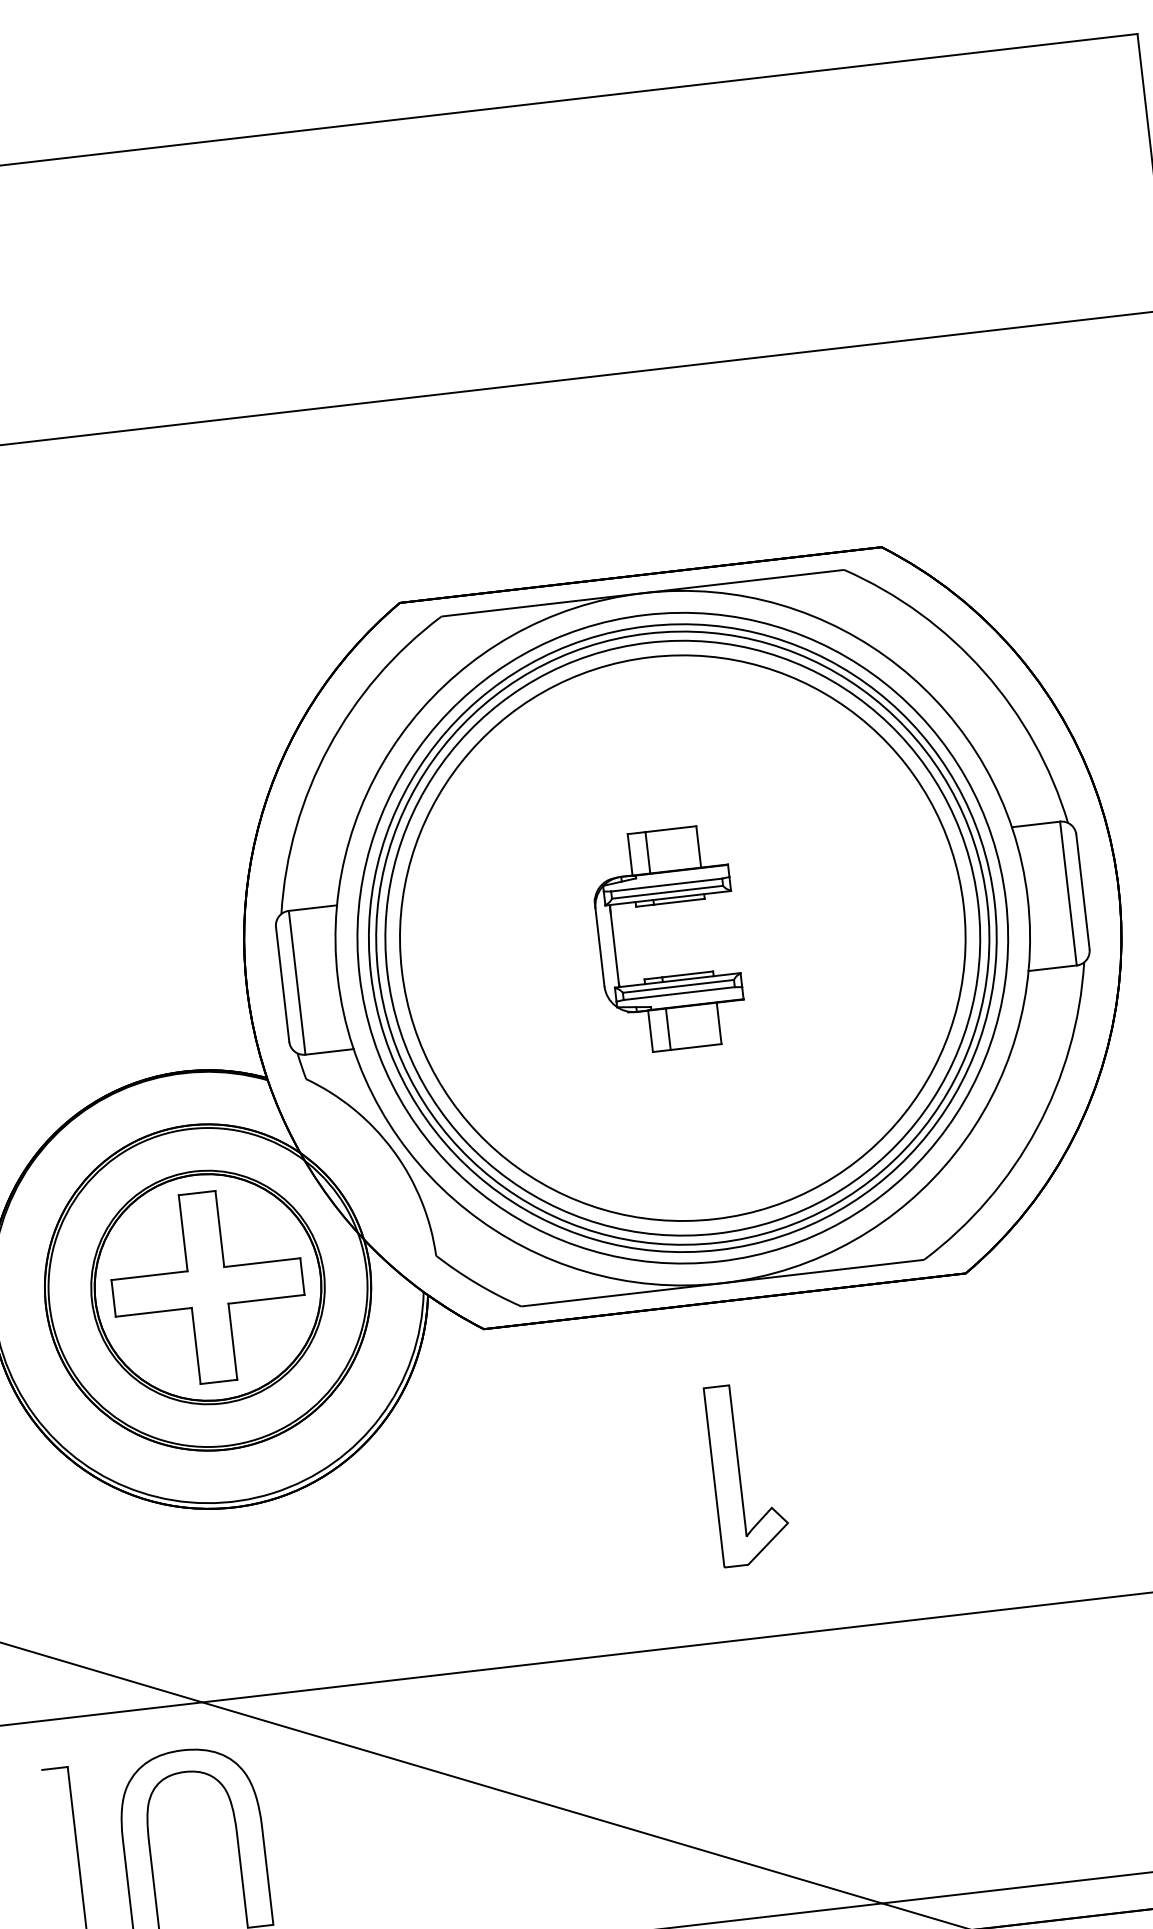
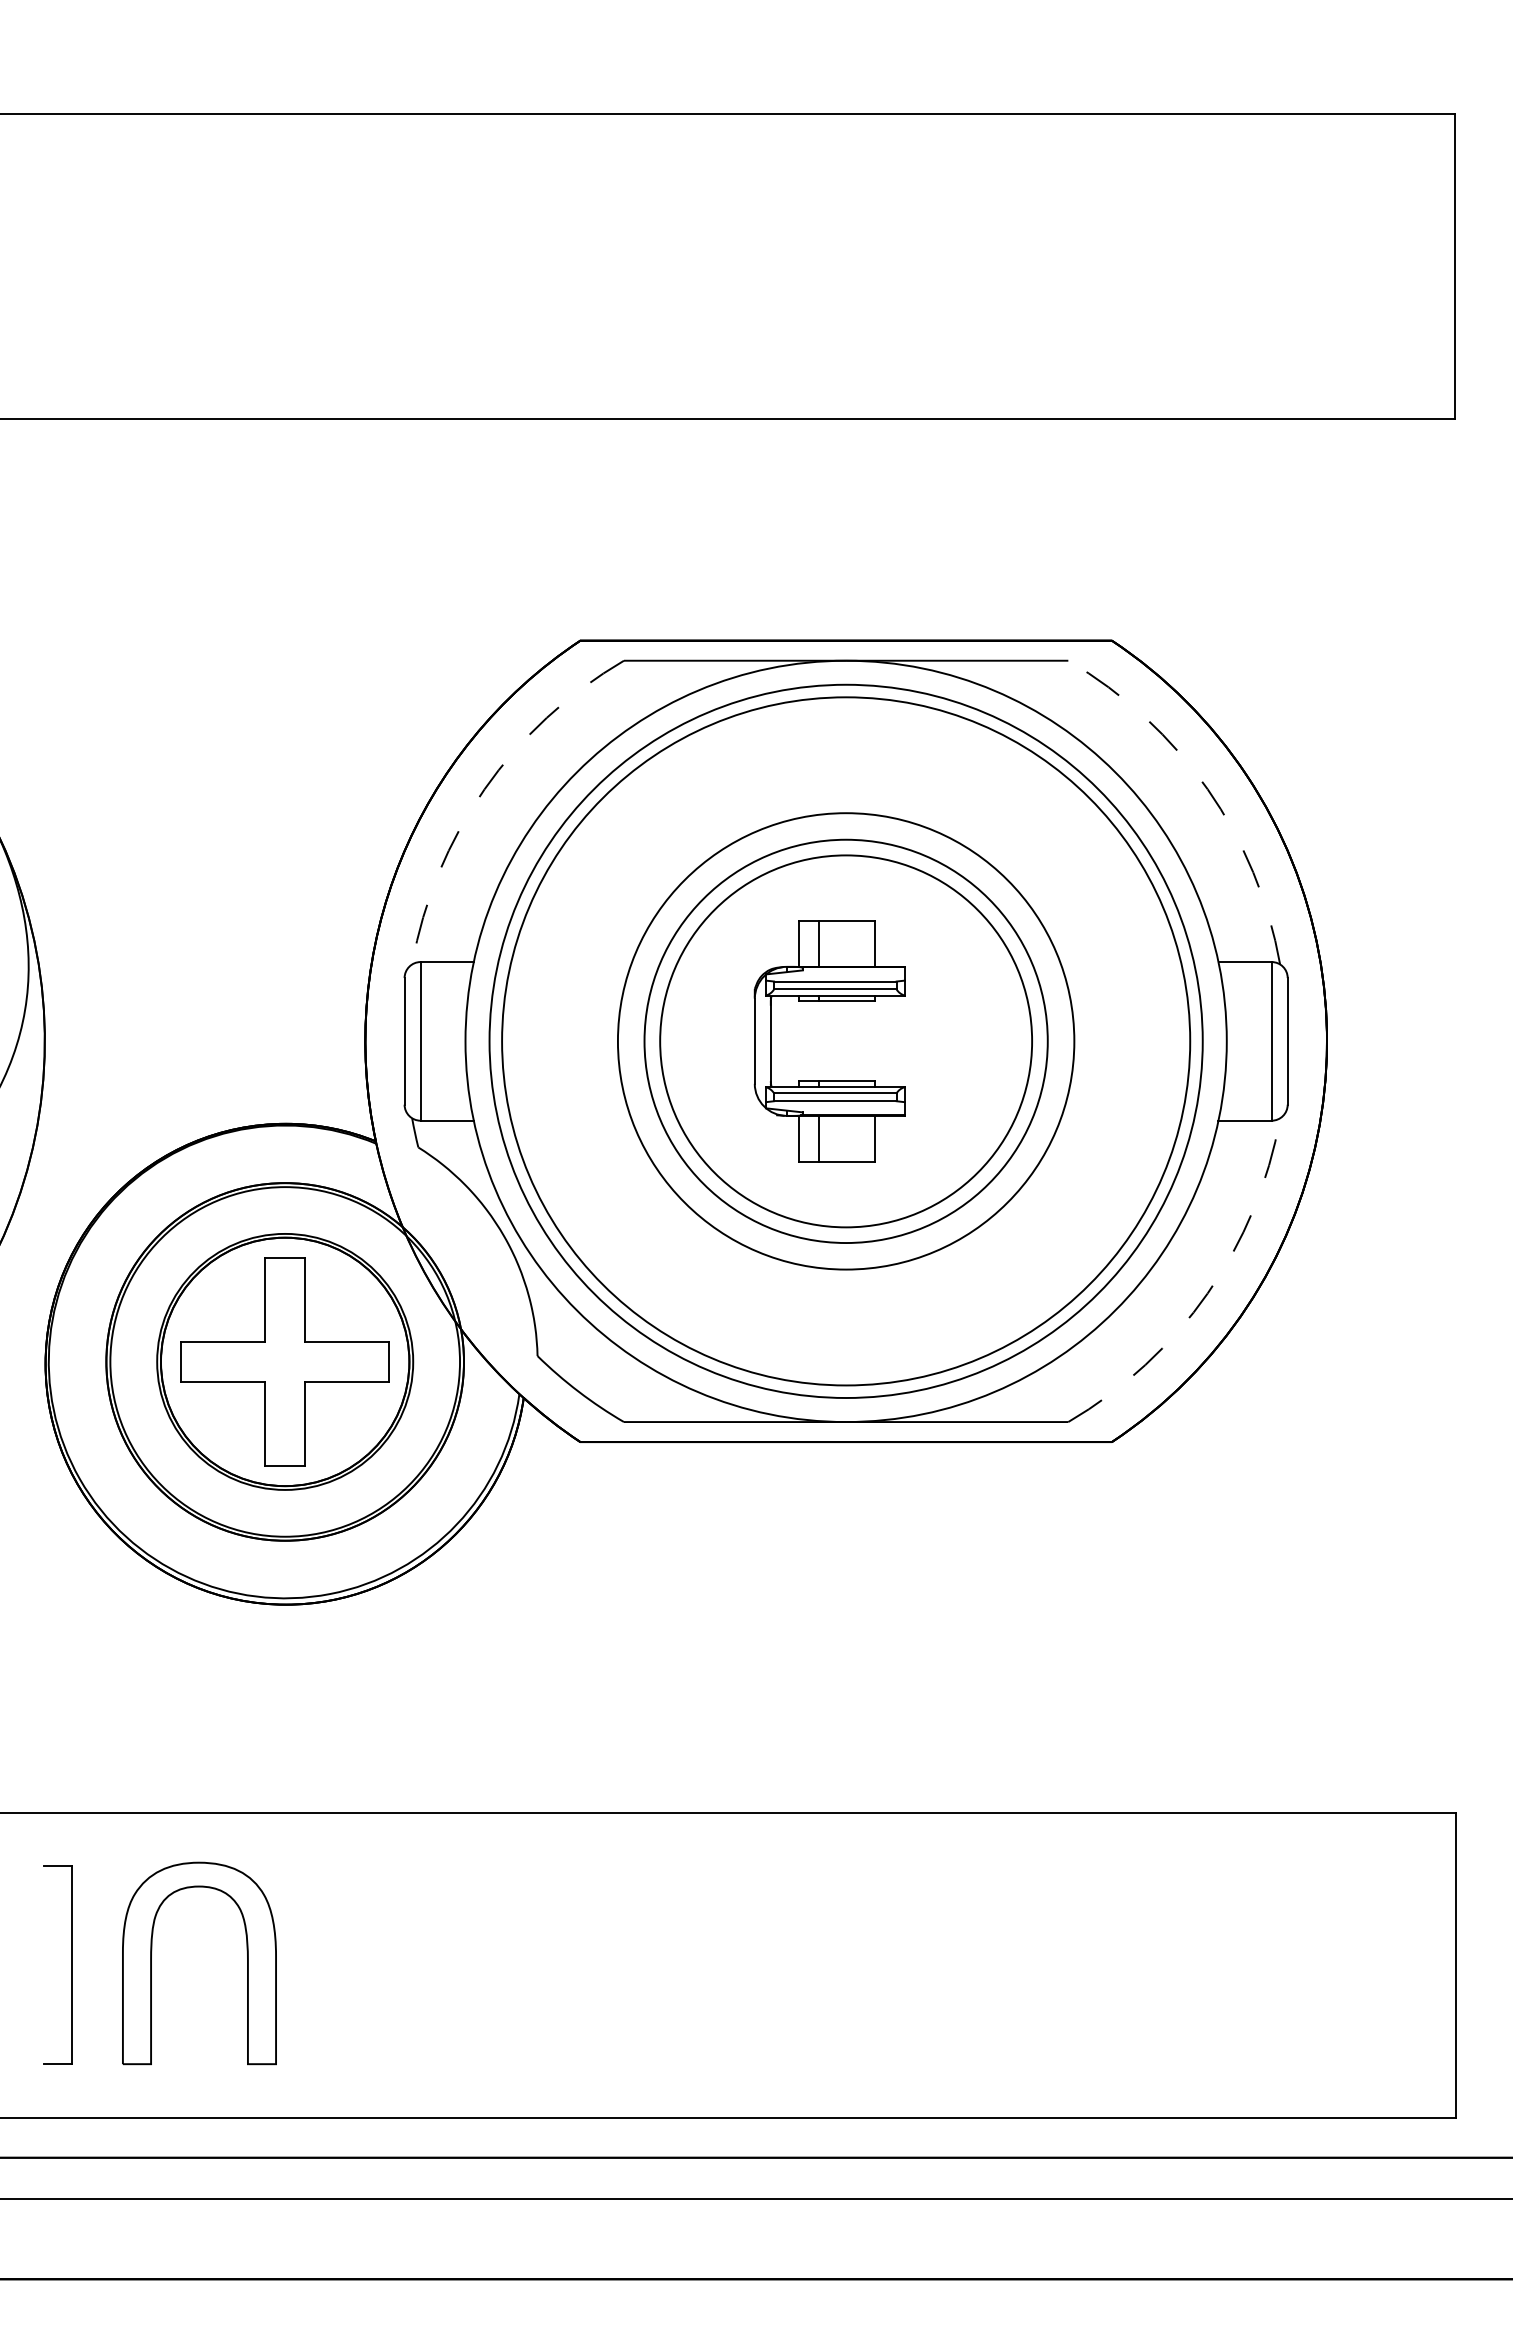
arc: (983, 672) -> (1207, 789), solid -> dashed
arc: (328, 747) -> (484, 789), solid -> dashed
circle: (683, 938) -> (846, 1041), size x0.6
circle: (683, 938) -> (846, 1041), size x0.6
circle: (683, 938) -> (846, 1041), size x0.7
arc: (1036, 1128) -> (1207, 1293), solid -> dashed
part: (740, 1474) -> (841, 1632), removed

